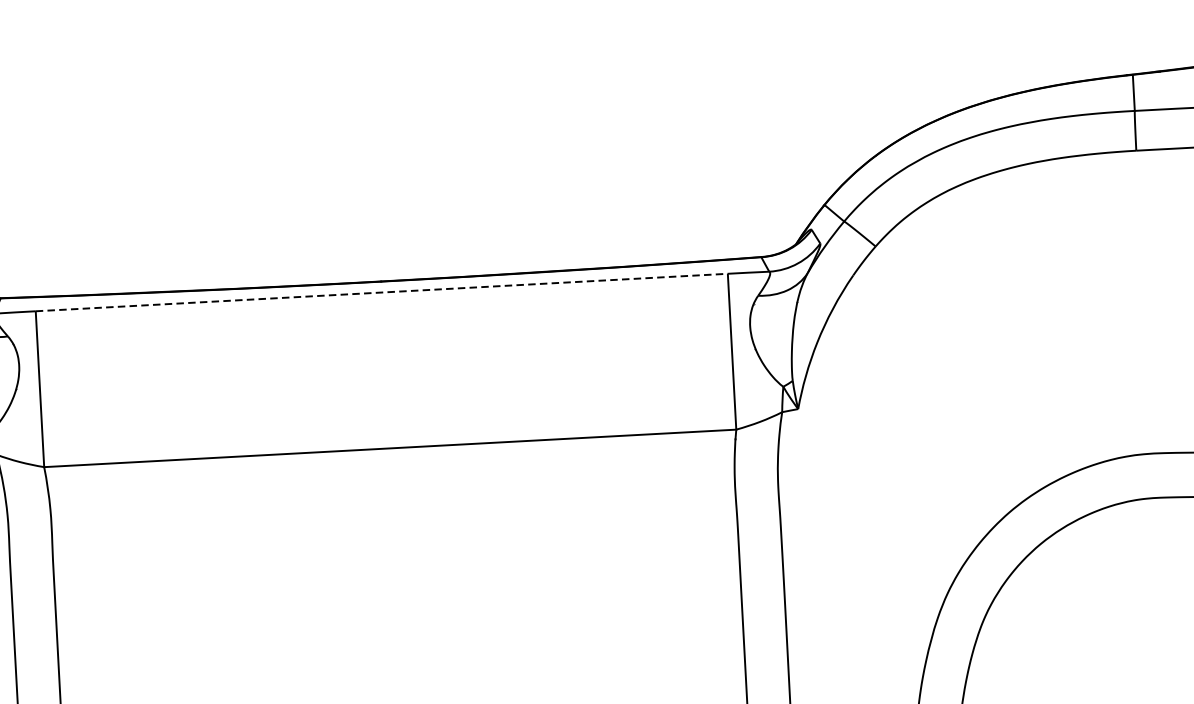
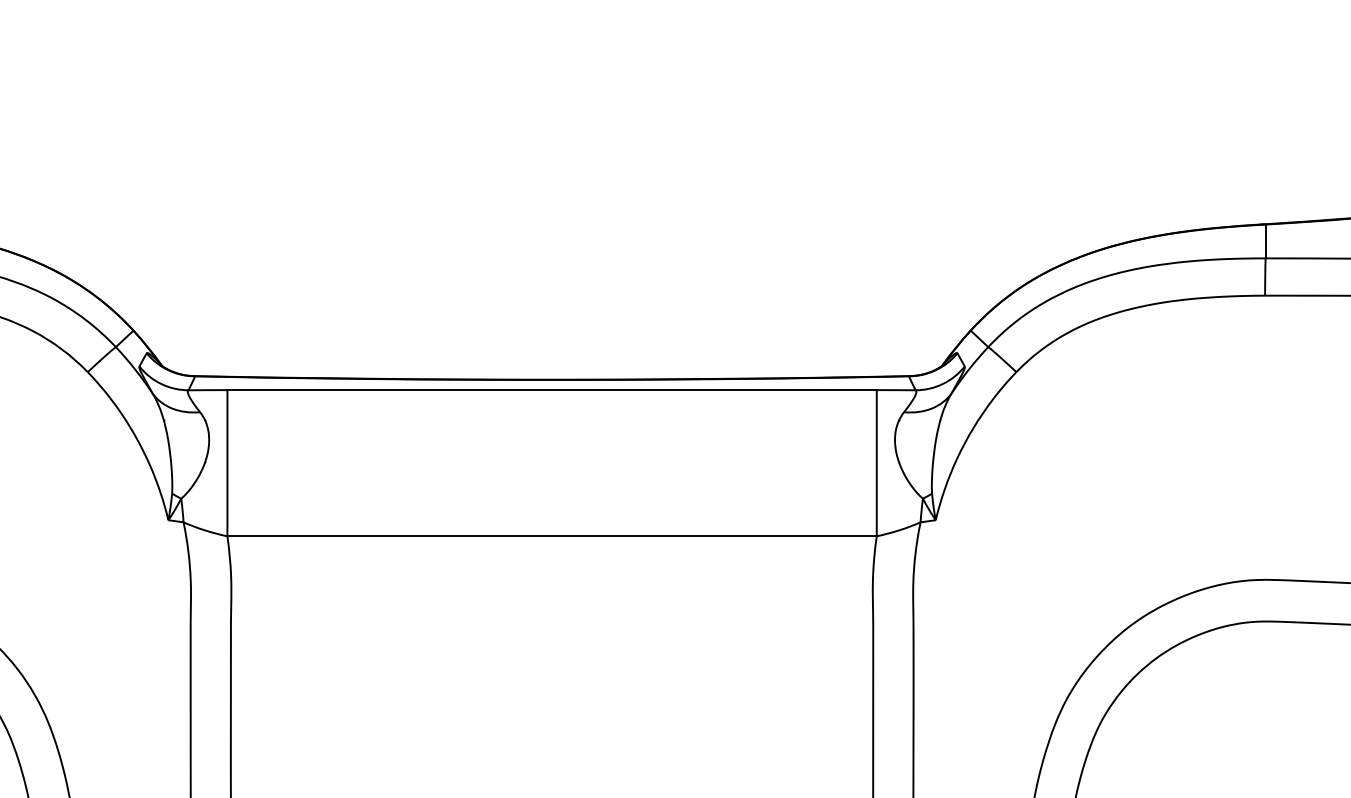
line: (382, 292) -> (552, 390), dashed -> solid

